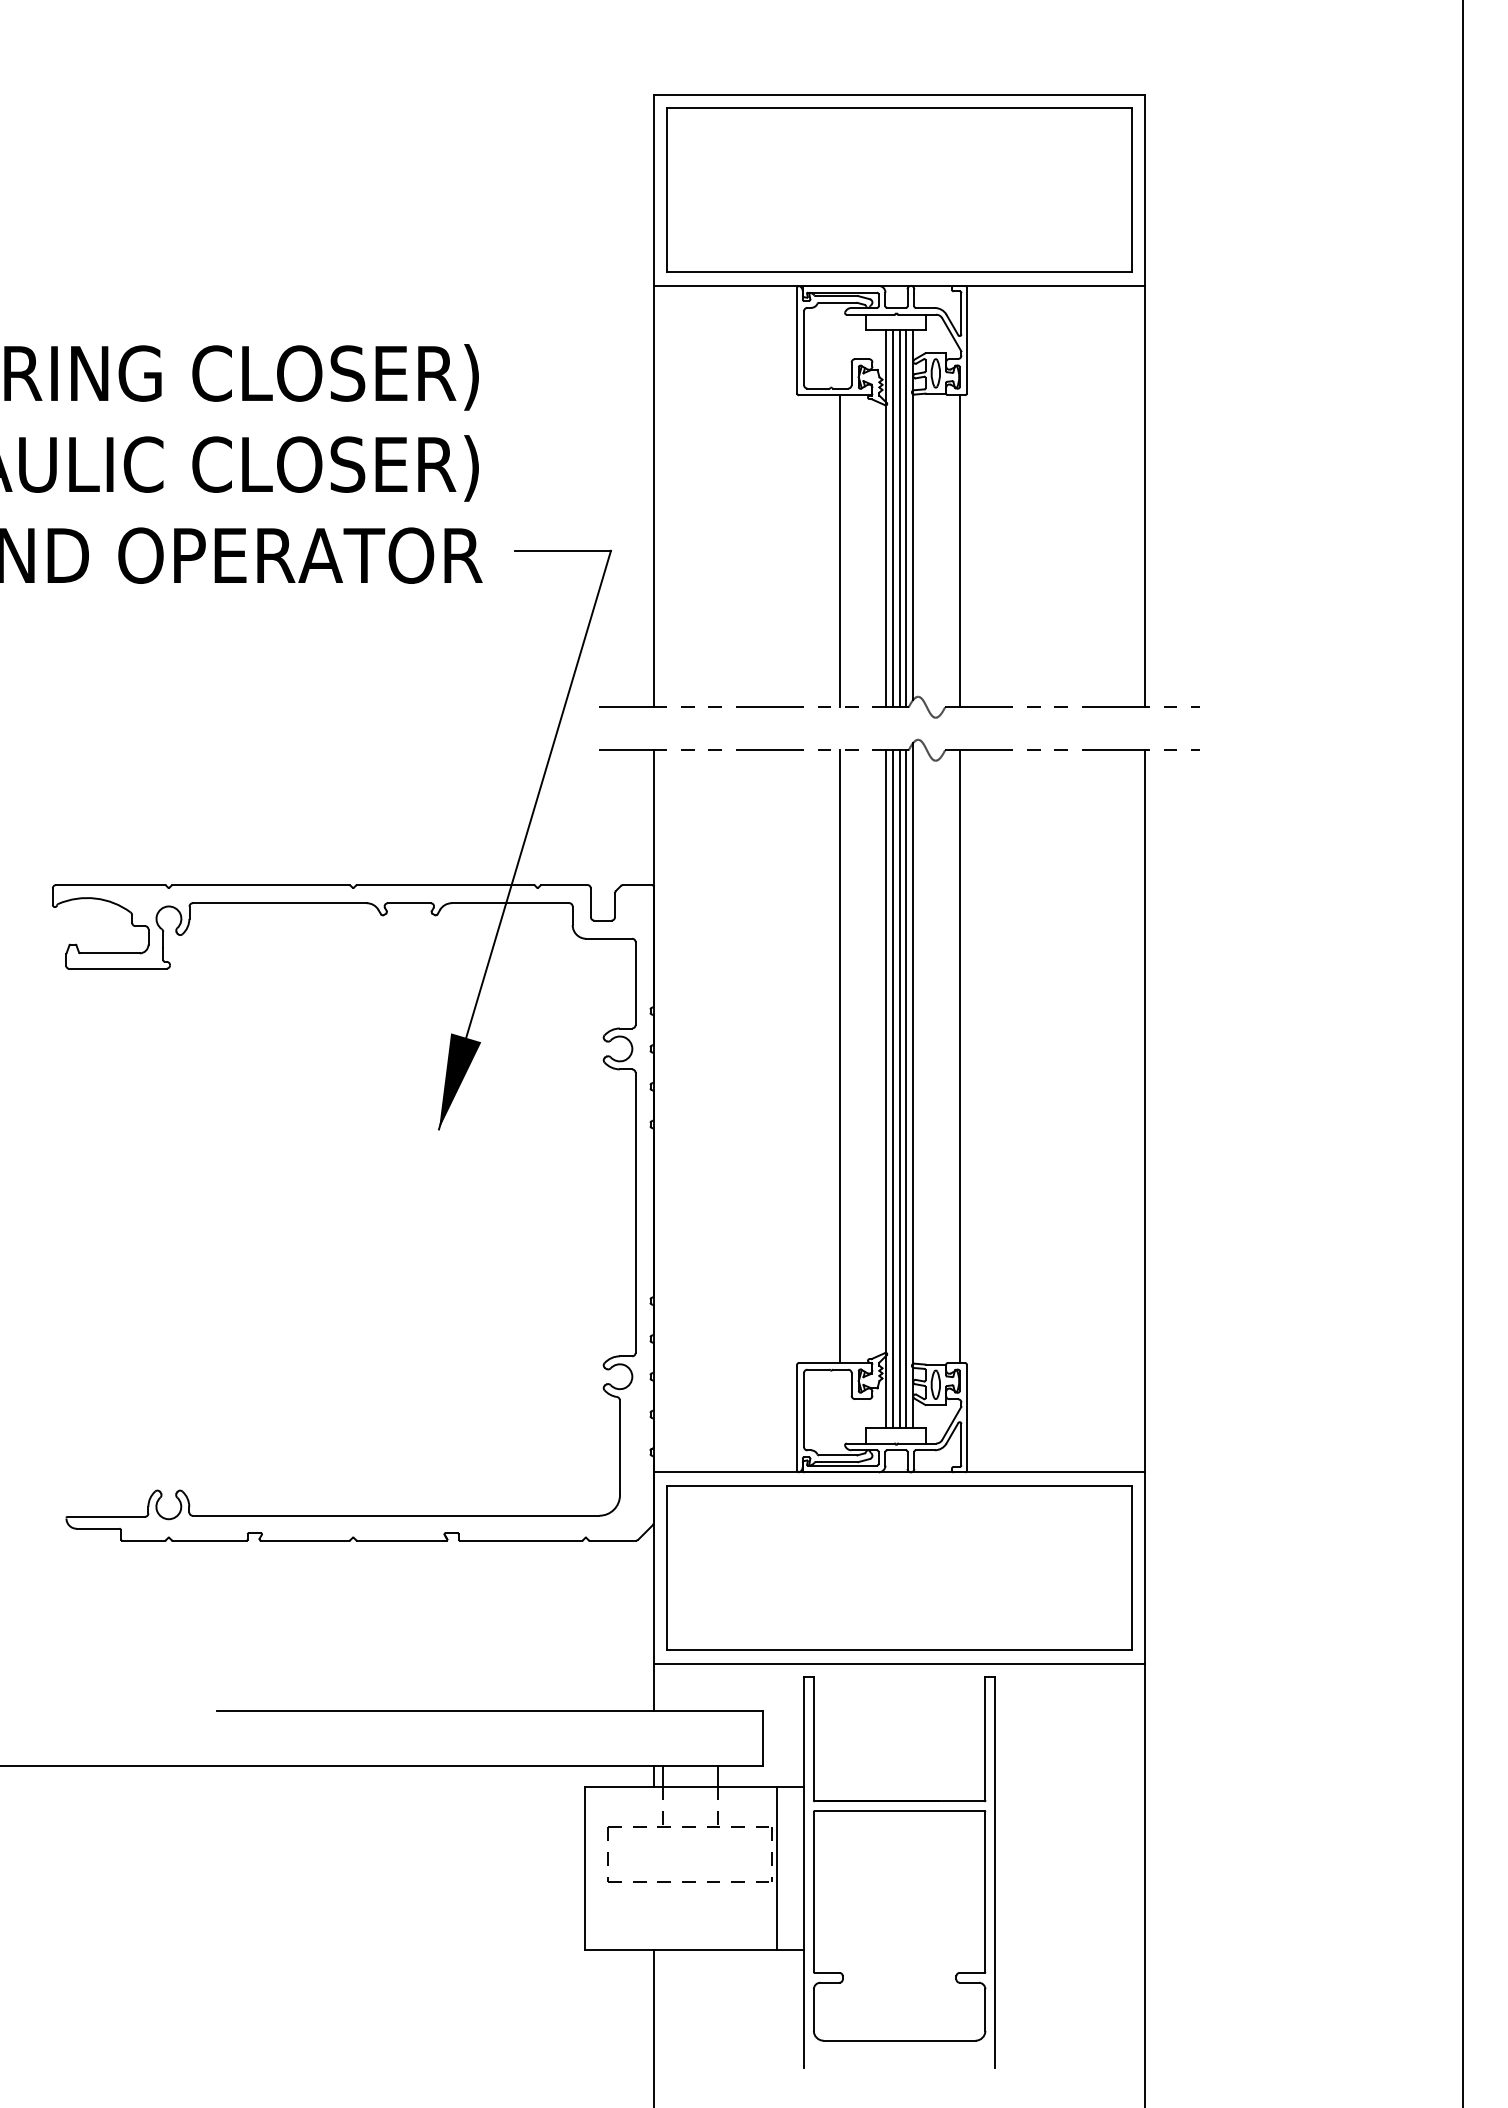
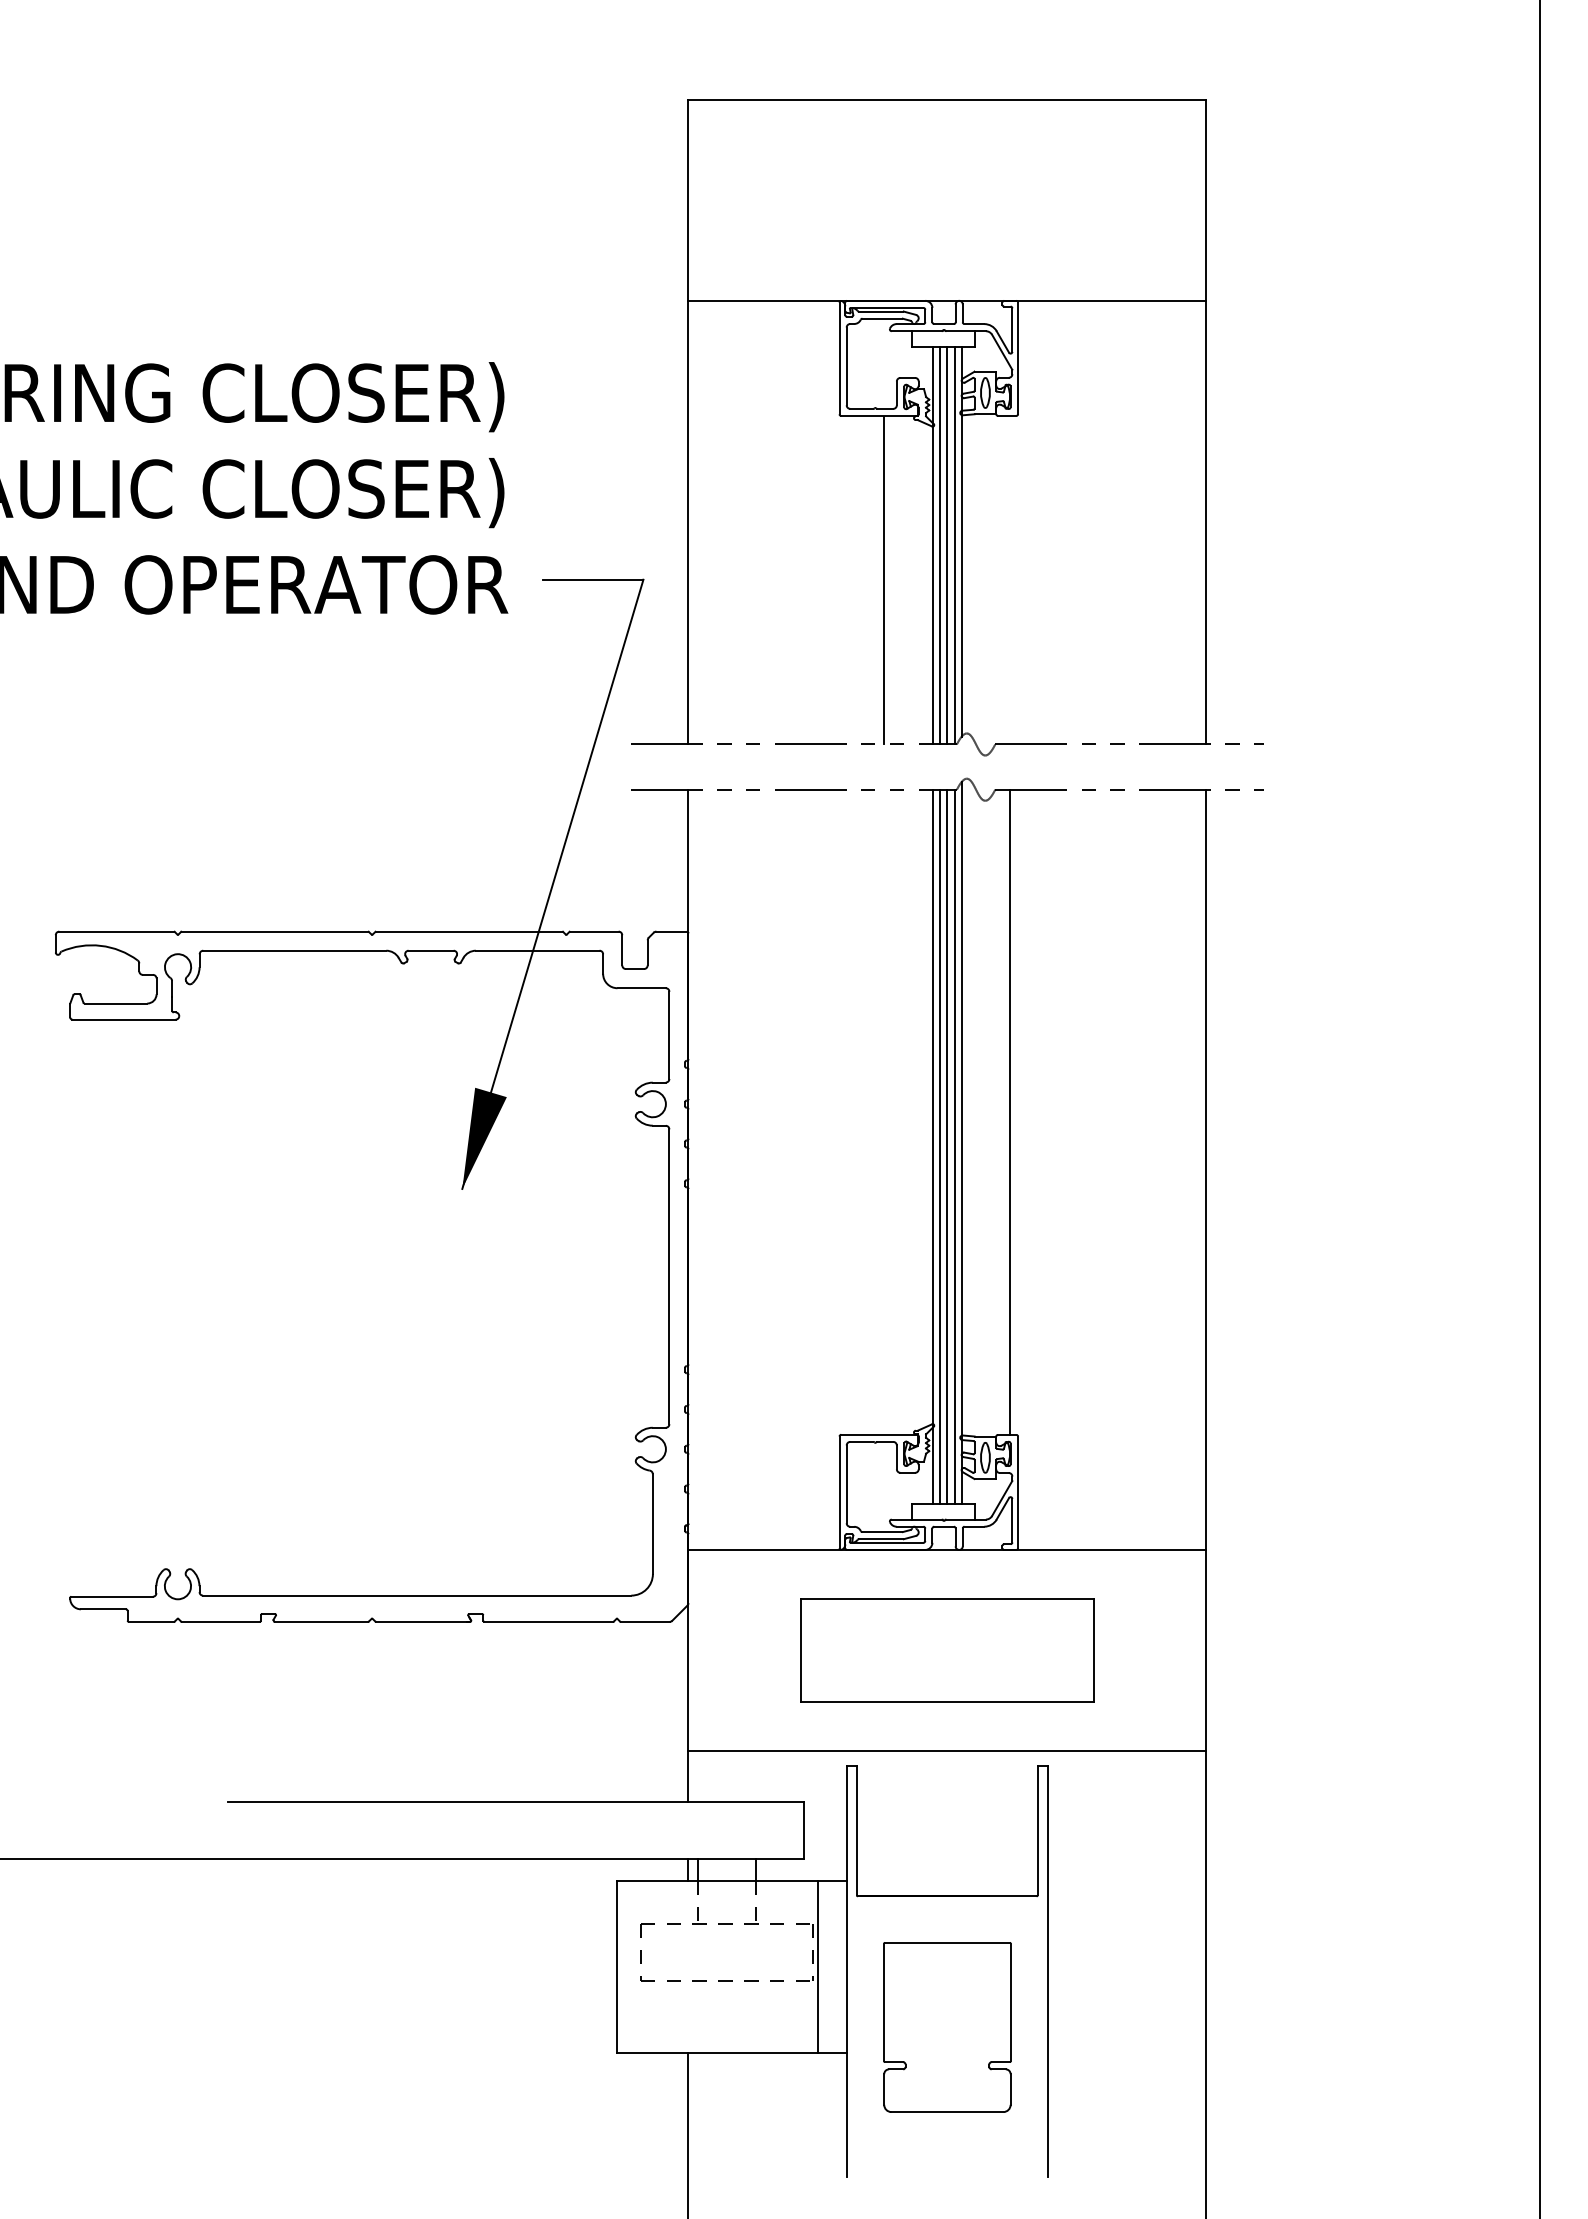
part: (899, 189) -> (947, 199), removed
line: (959, 551) -> (1010, 580), removed
line: (839, 1056) -> (884, 1112), removed
part: (899, 1567) -> (947, 1650), size x0.6
part: (899, 1925) -> (947, 2027), size x0.7

